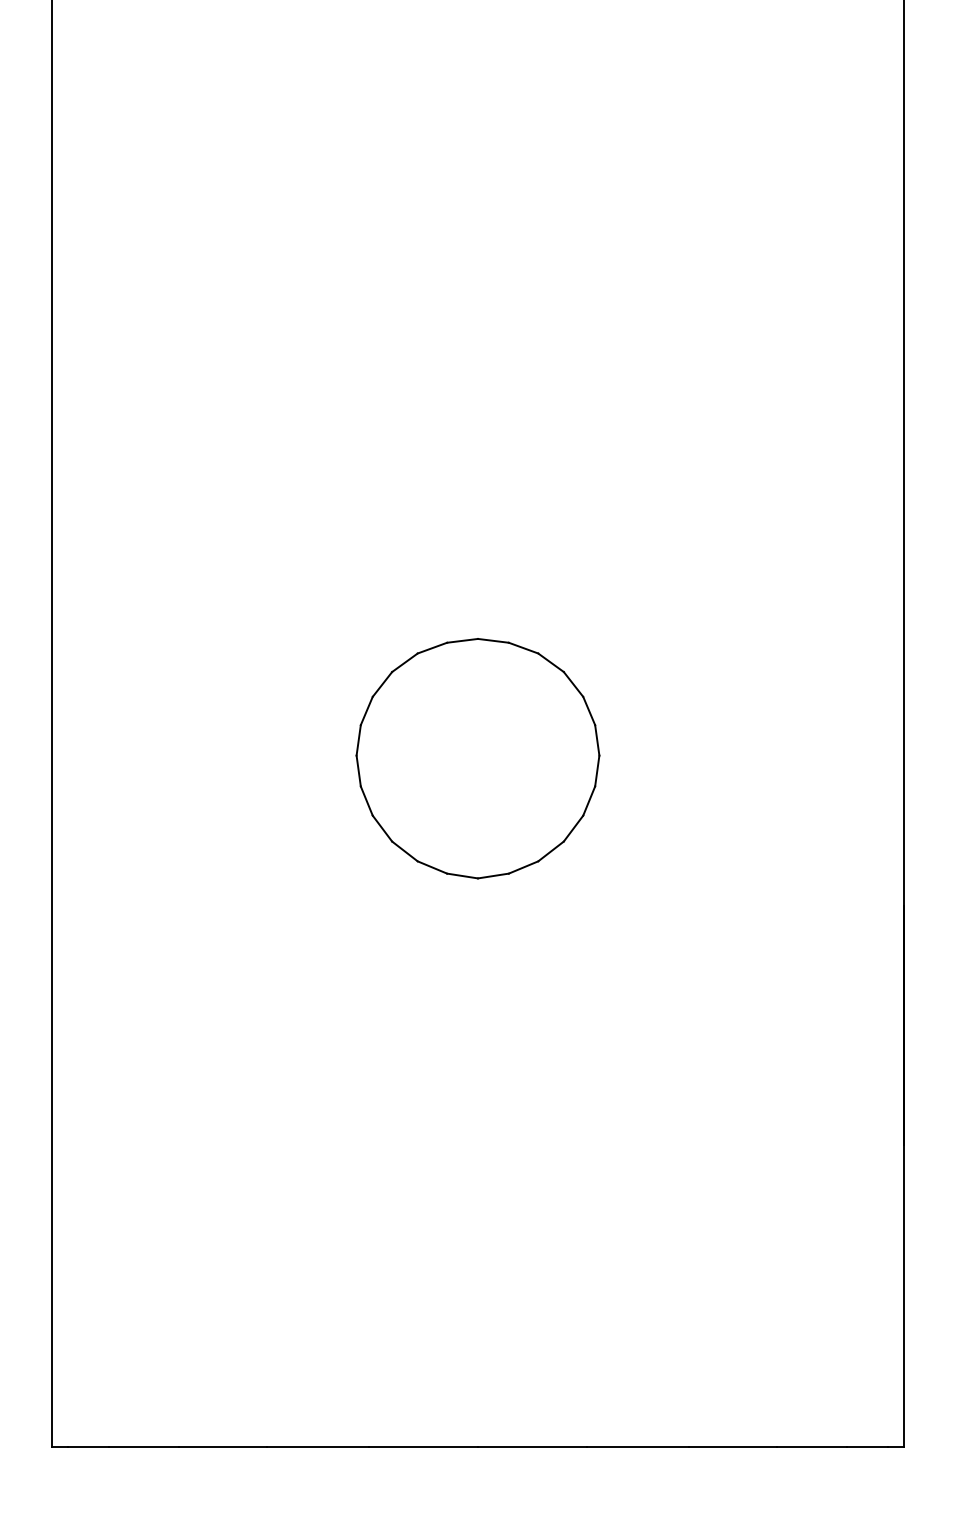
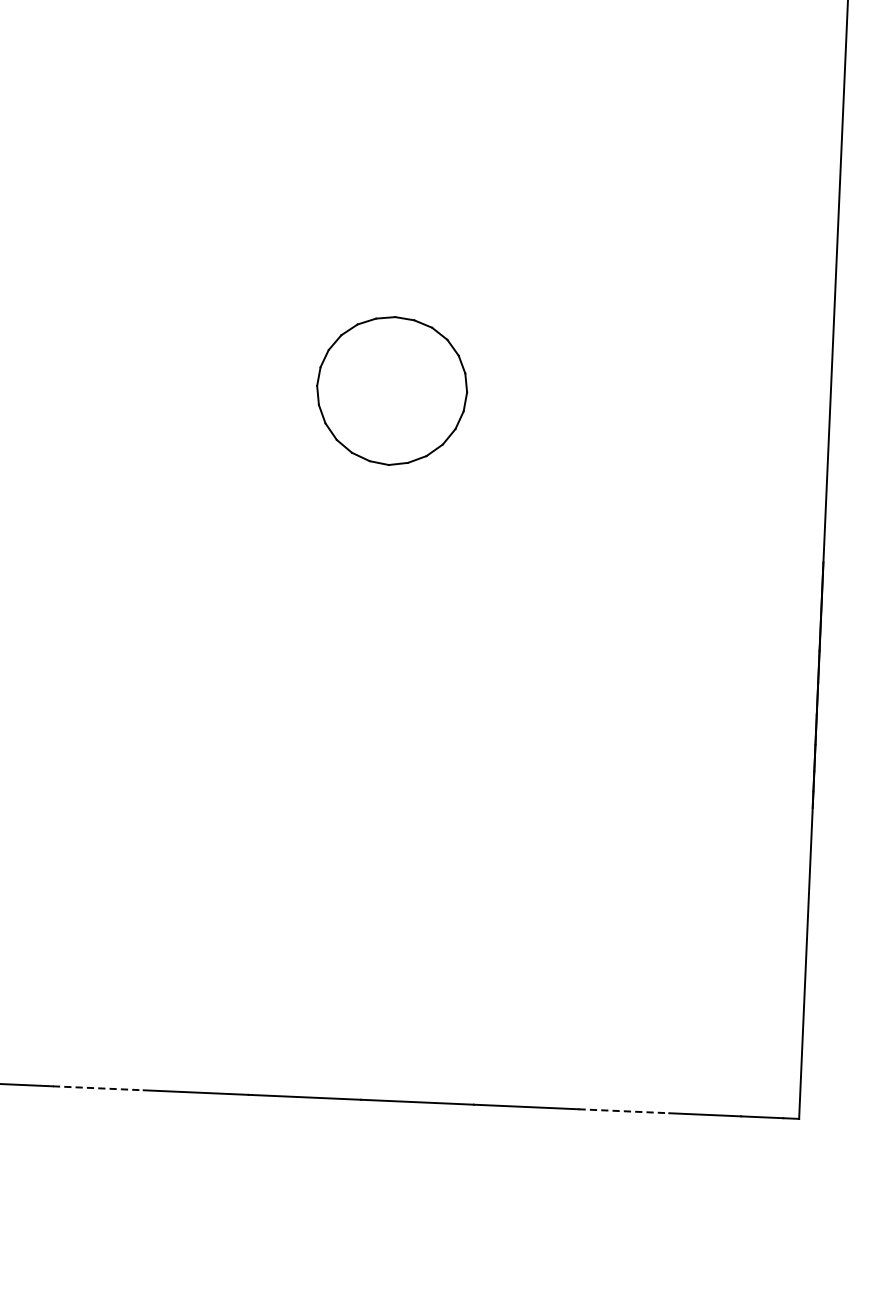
part: (477, 758) -> (391, 390), size x0.6
line: (223, 1447) -> (99, 1088), solid -> dashed
line: (733, 1447) -> (624, 1111), solid -> dashed

